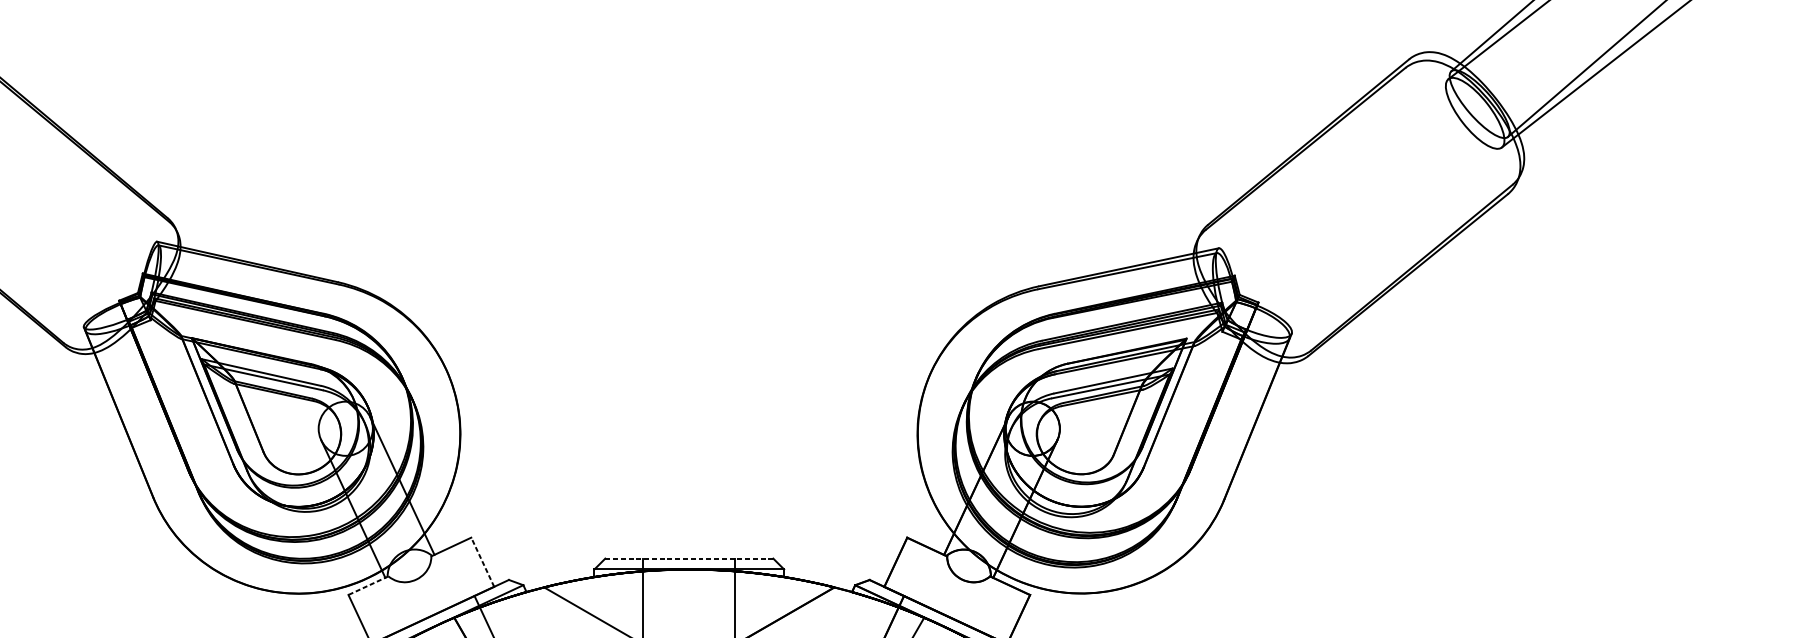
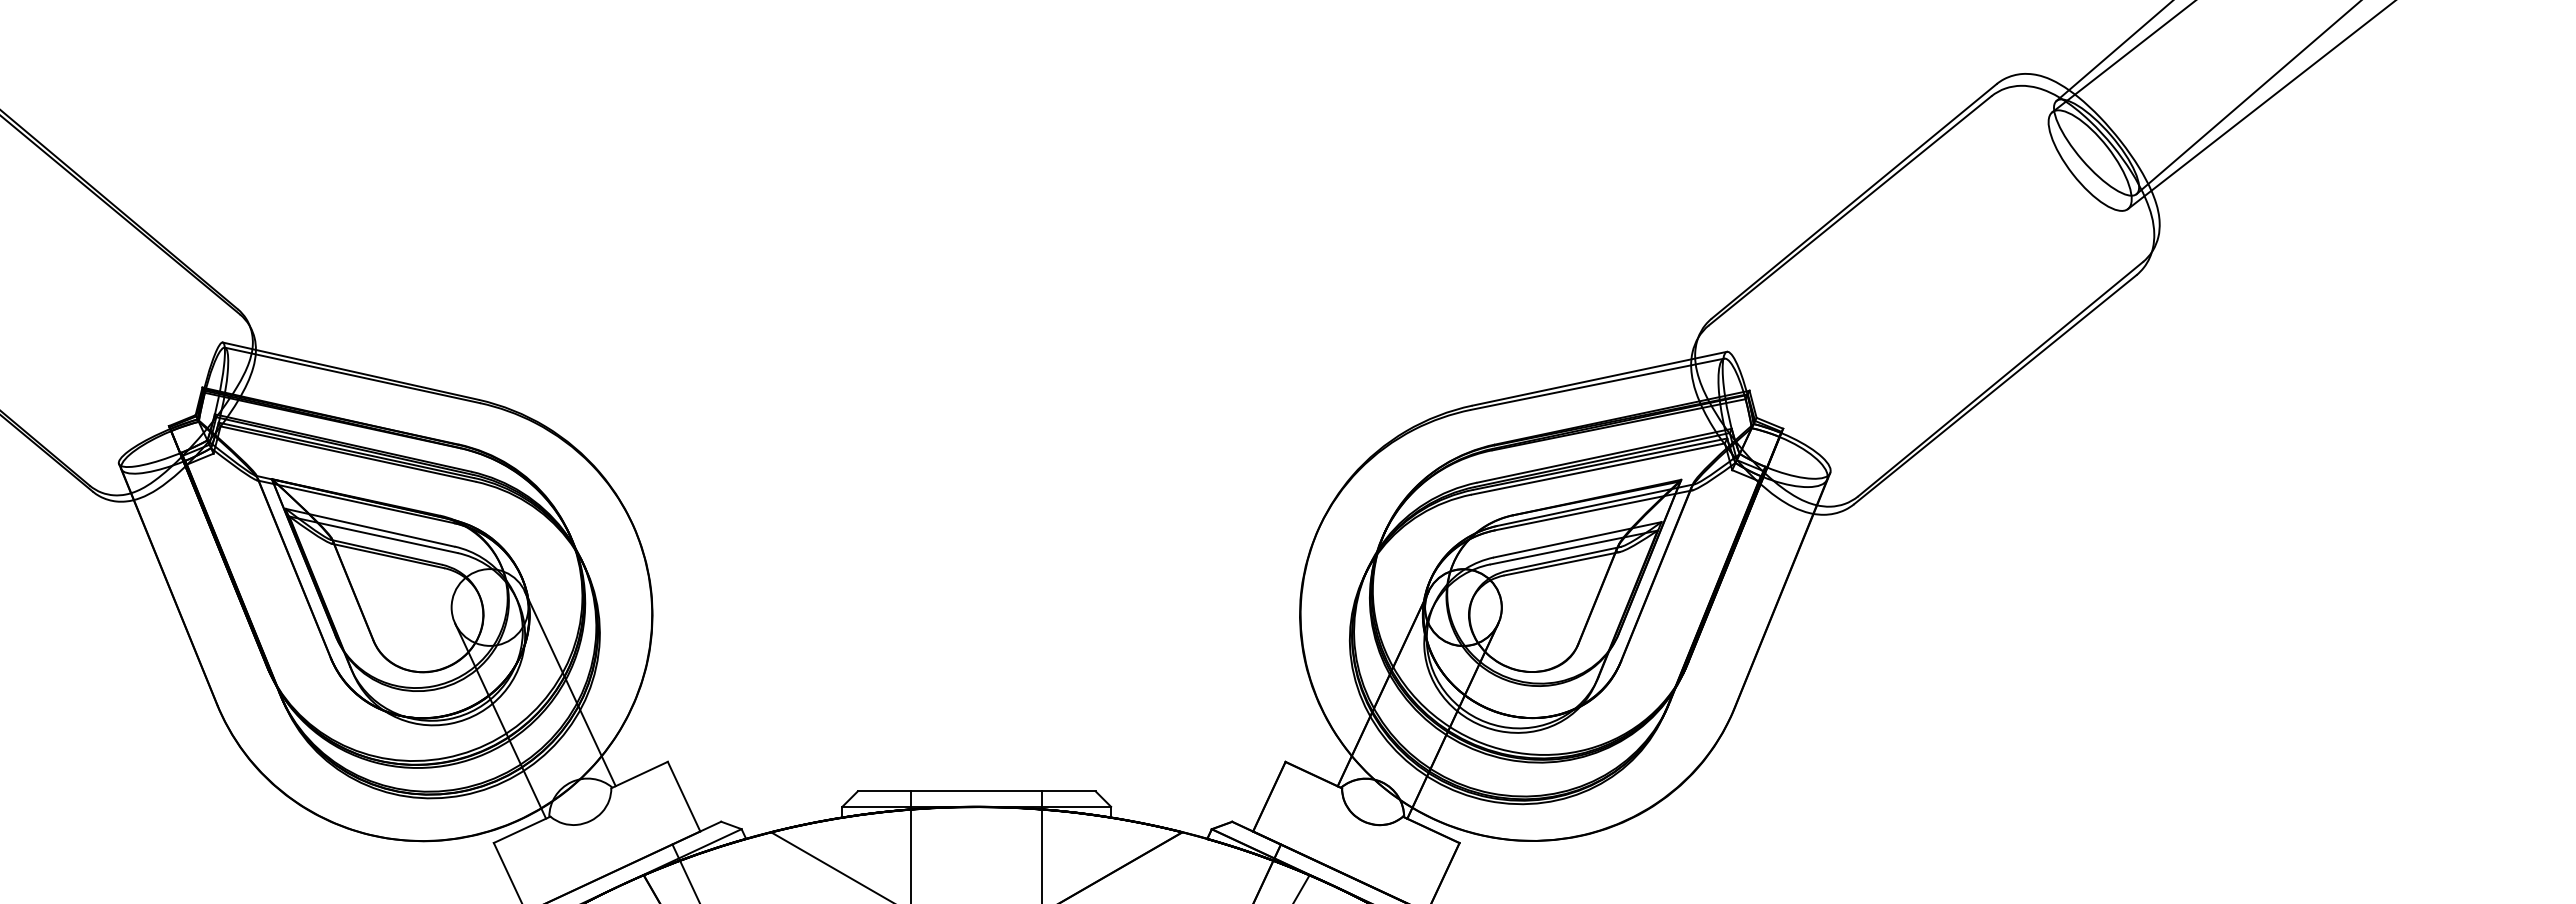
line: (689, 558) -> (976, 791), dashed -> solid
line: (482, 562) -> (683, 796), dashed -> solid
line: (368, 586) -> (521, 830), dashed -> solid

